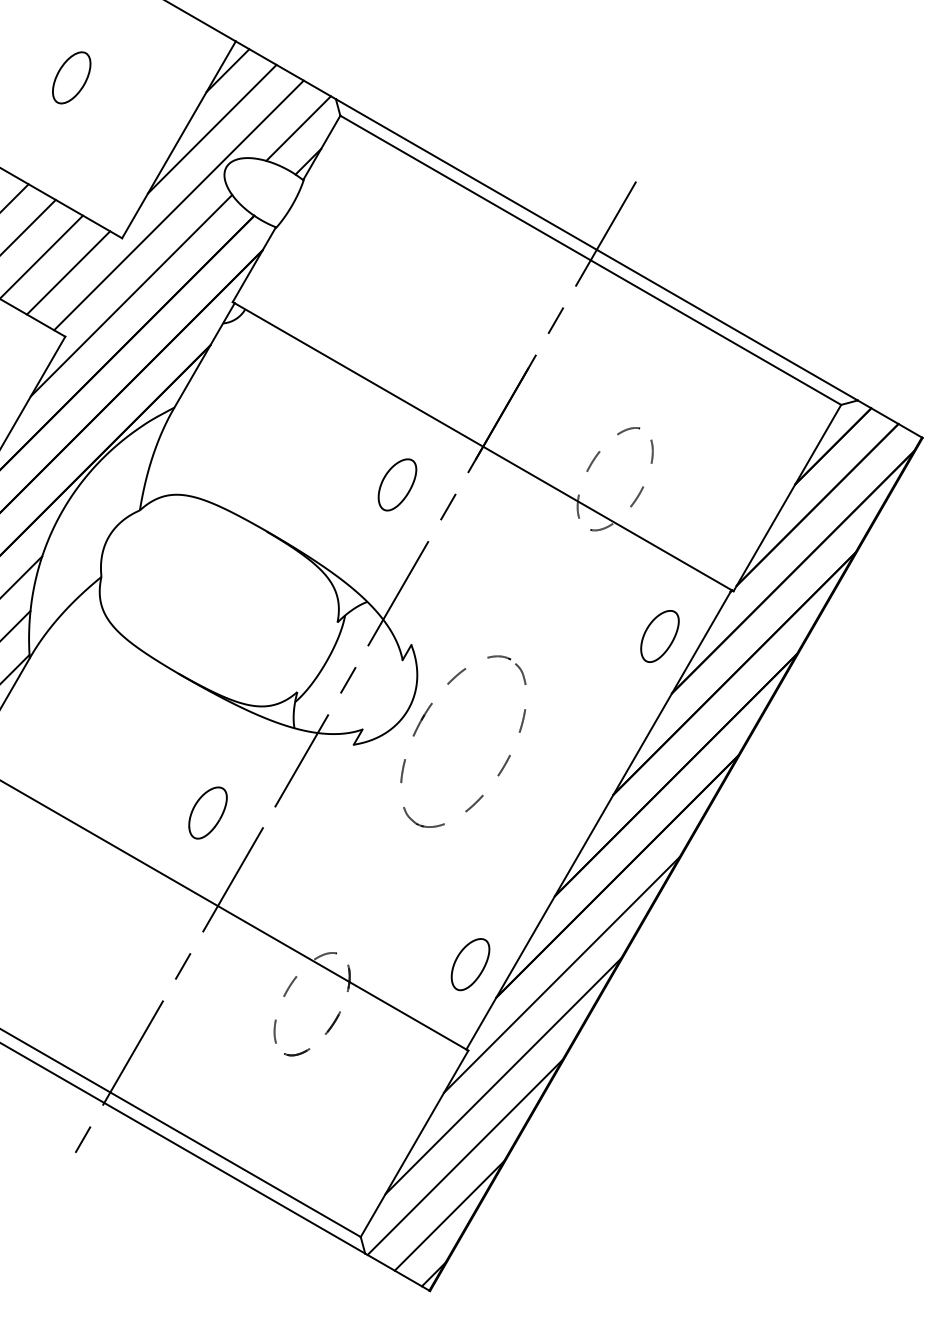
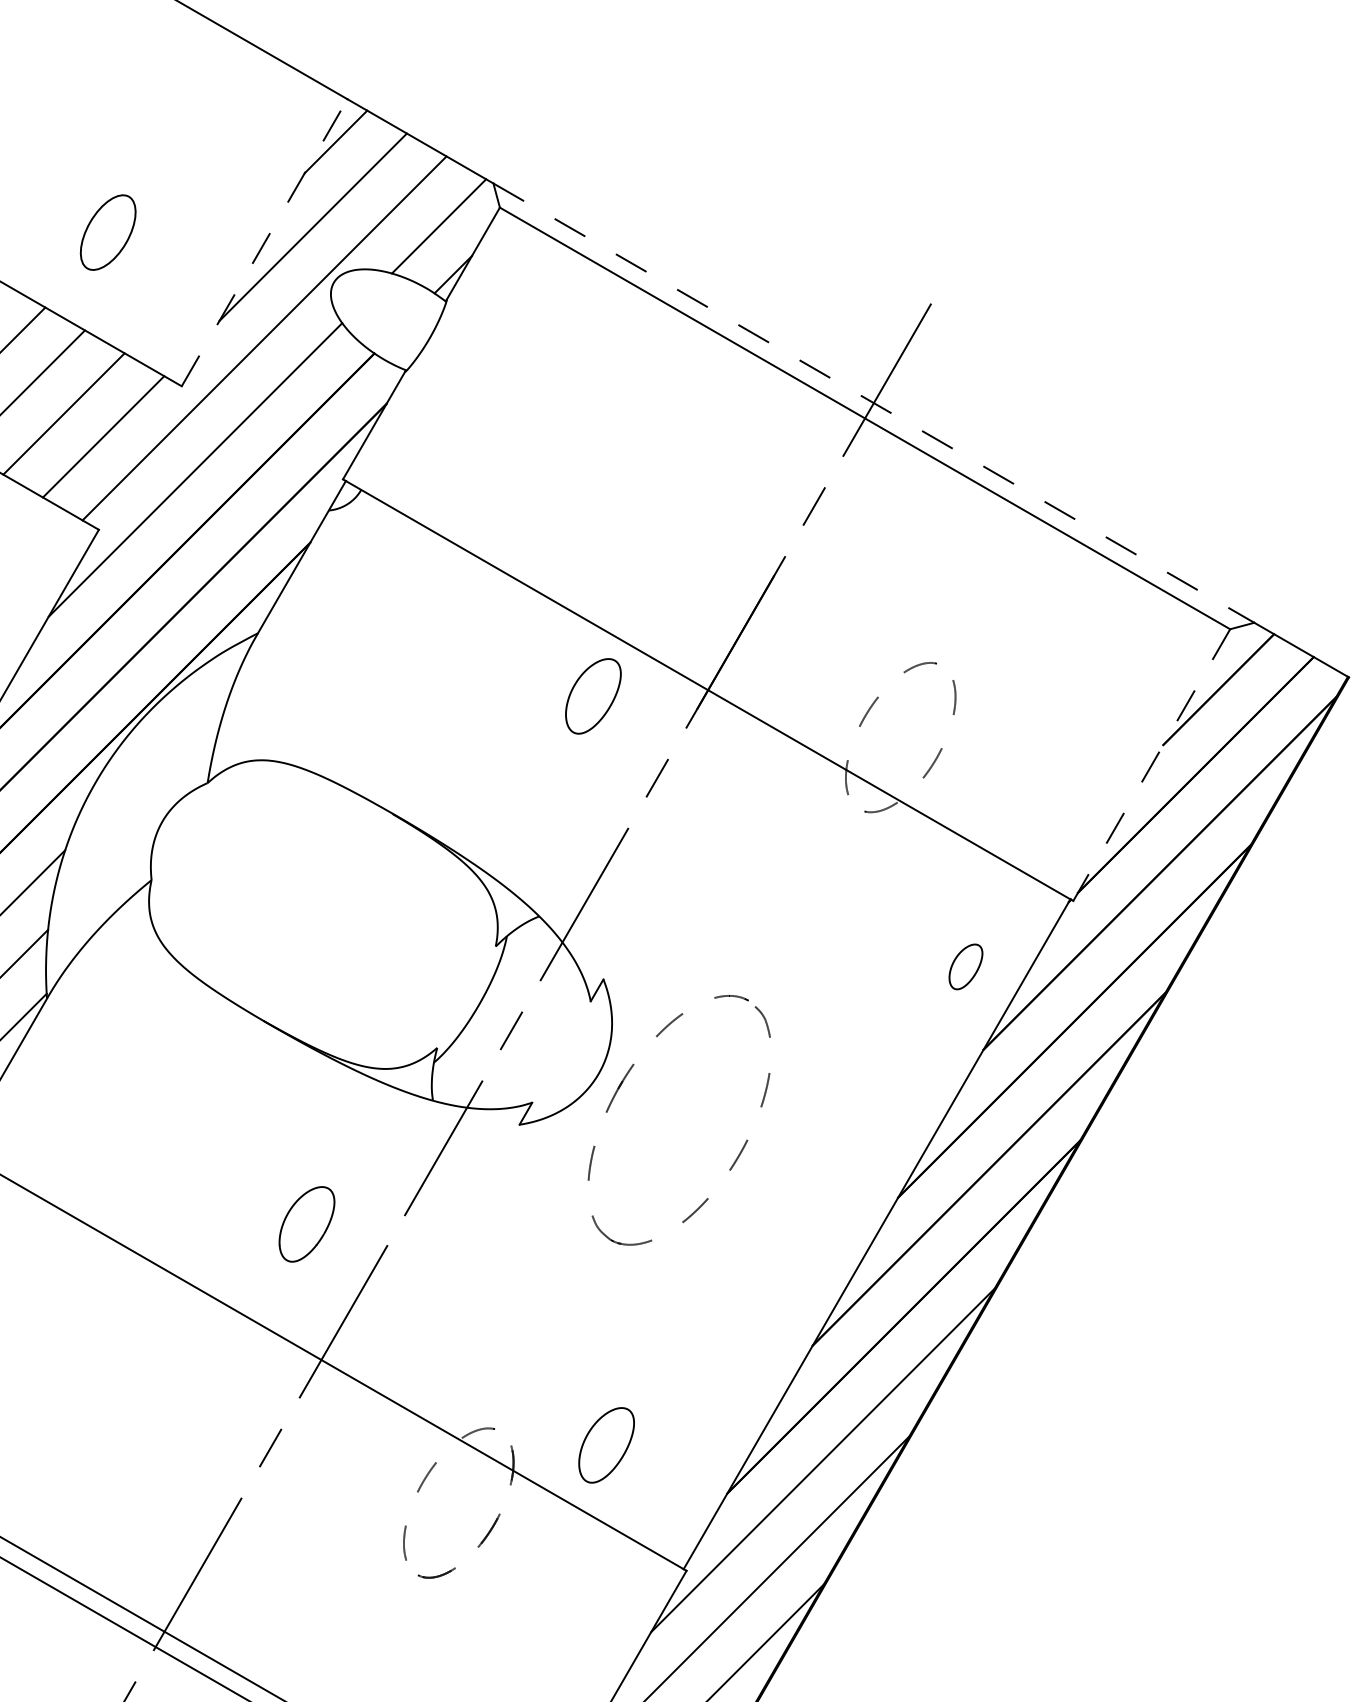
part: (71, 77) -> (107, 232), moved
line: (178, 139) -> (263, 242), solid -> dashed
line: (597, 250) -> (874, 404), solid -> dashed
part: (397, 484) -> (593, 695), moved
line: (787, 498) -> (1151, 765), solid -> dashed
part: (659, 636) -> (965, 966), size x0.6
part: (470, 964) -> (606, 1445), moved

